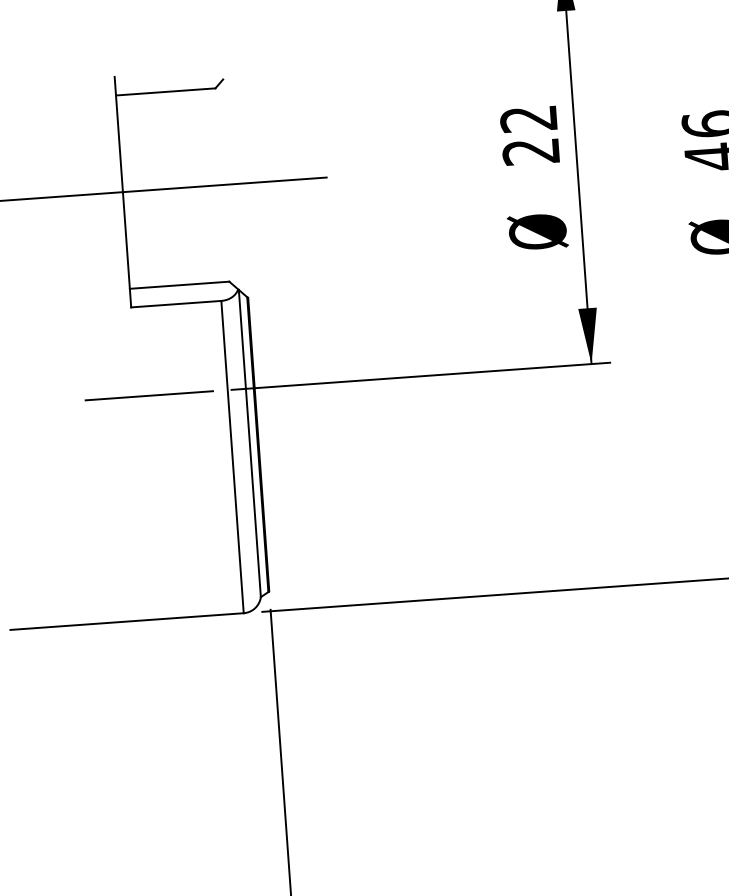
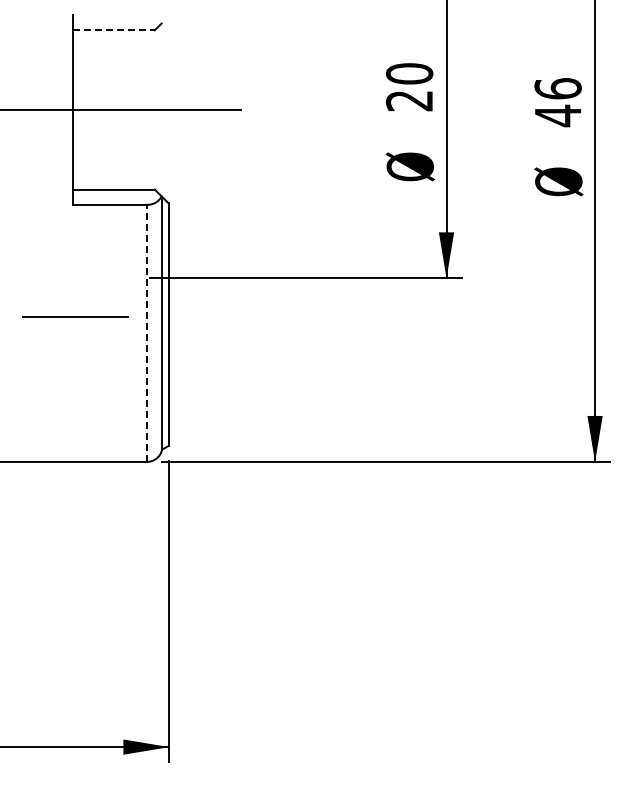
line: (165, 92) -> (113, 30), solid -> dashed
text: (528, 118) -> (409, 73), 22 -> 20
line: (149, 394) -> (75, 316), moved
line: (233, 457) -> (147, 333), solid -> dashed

